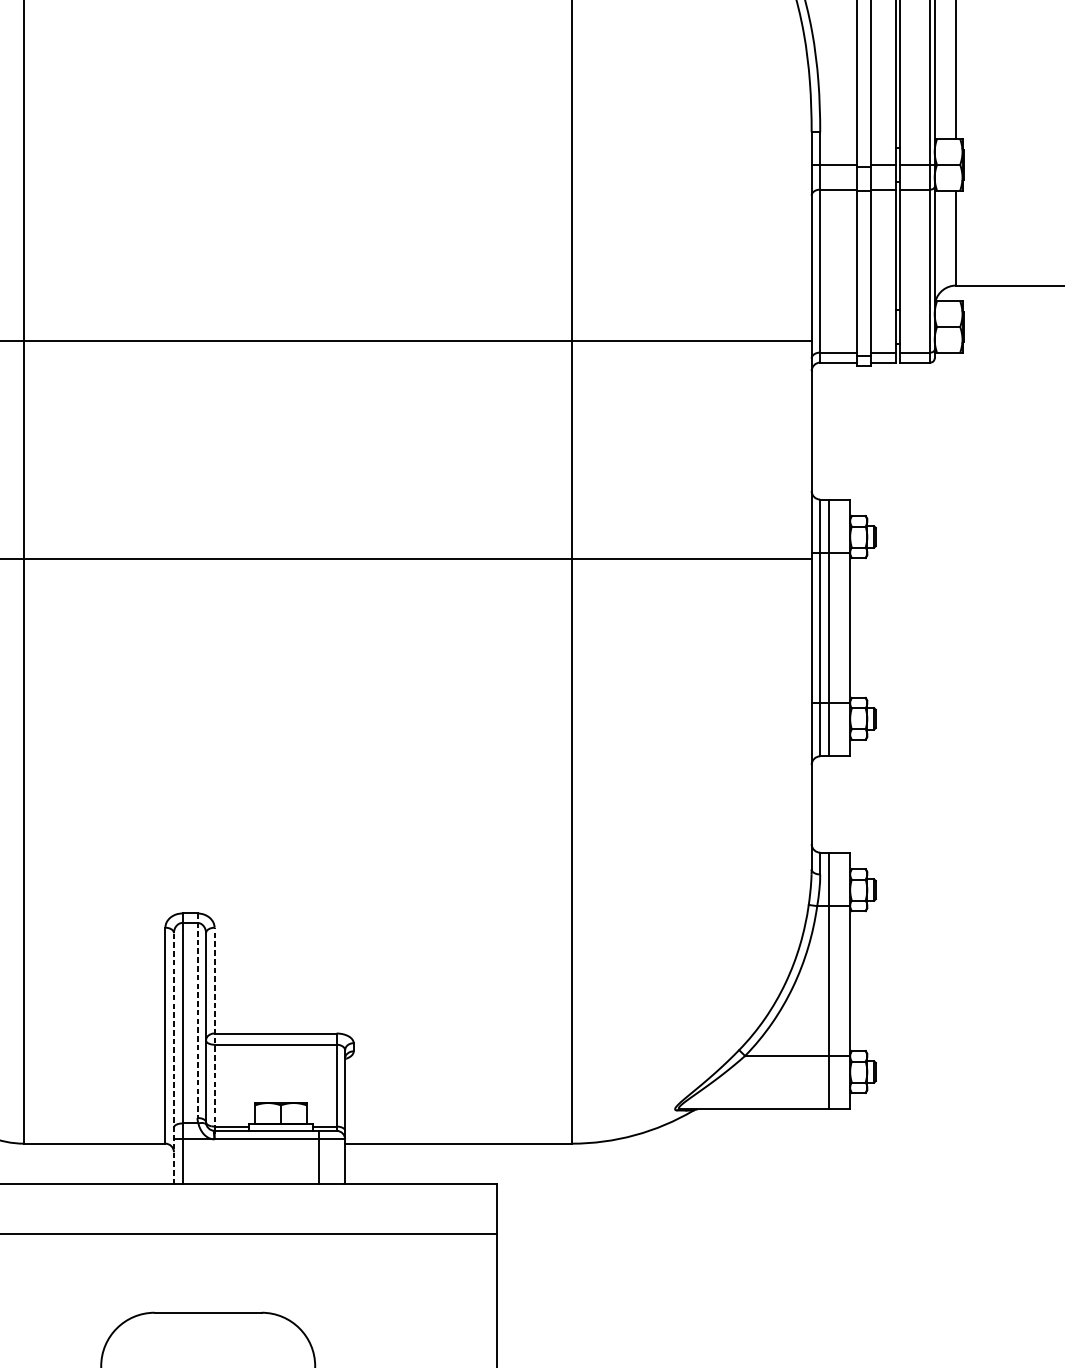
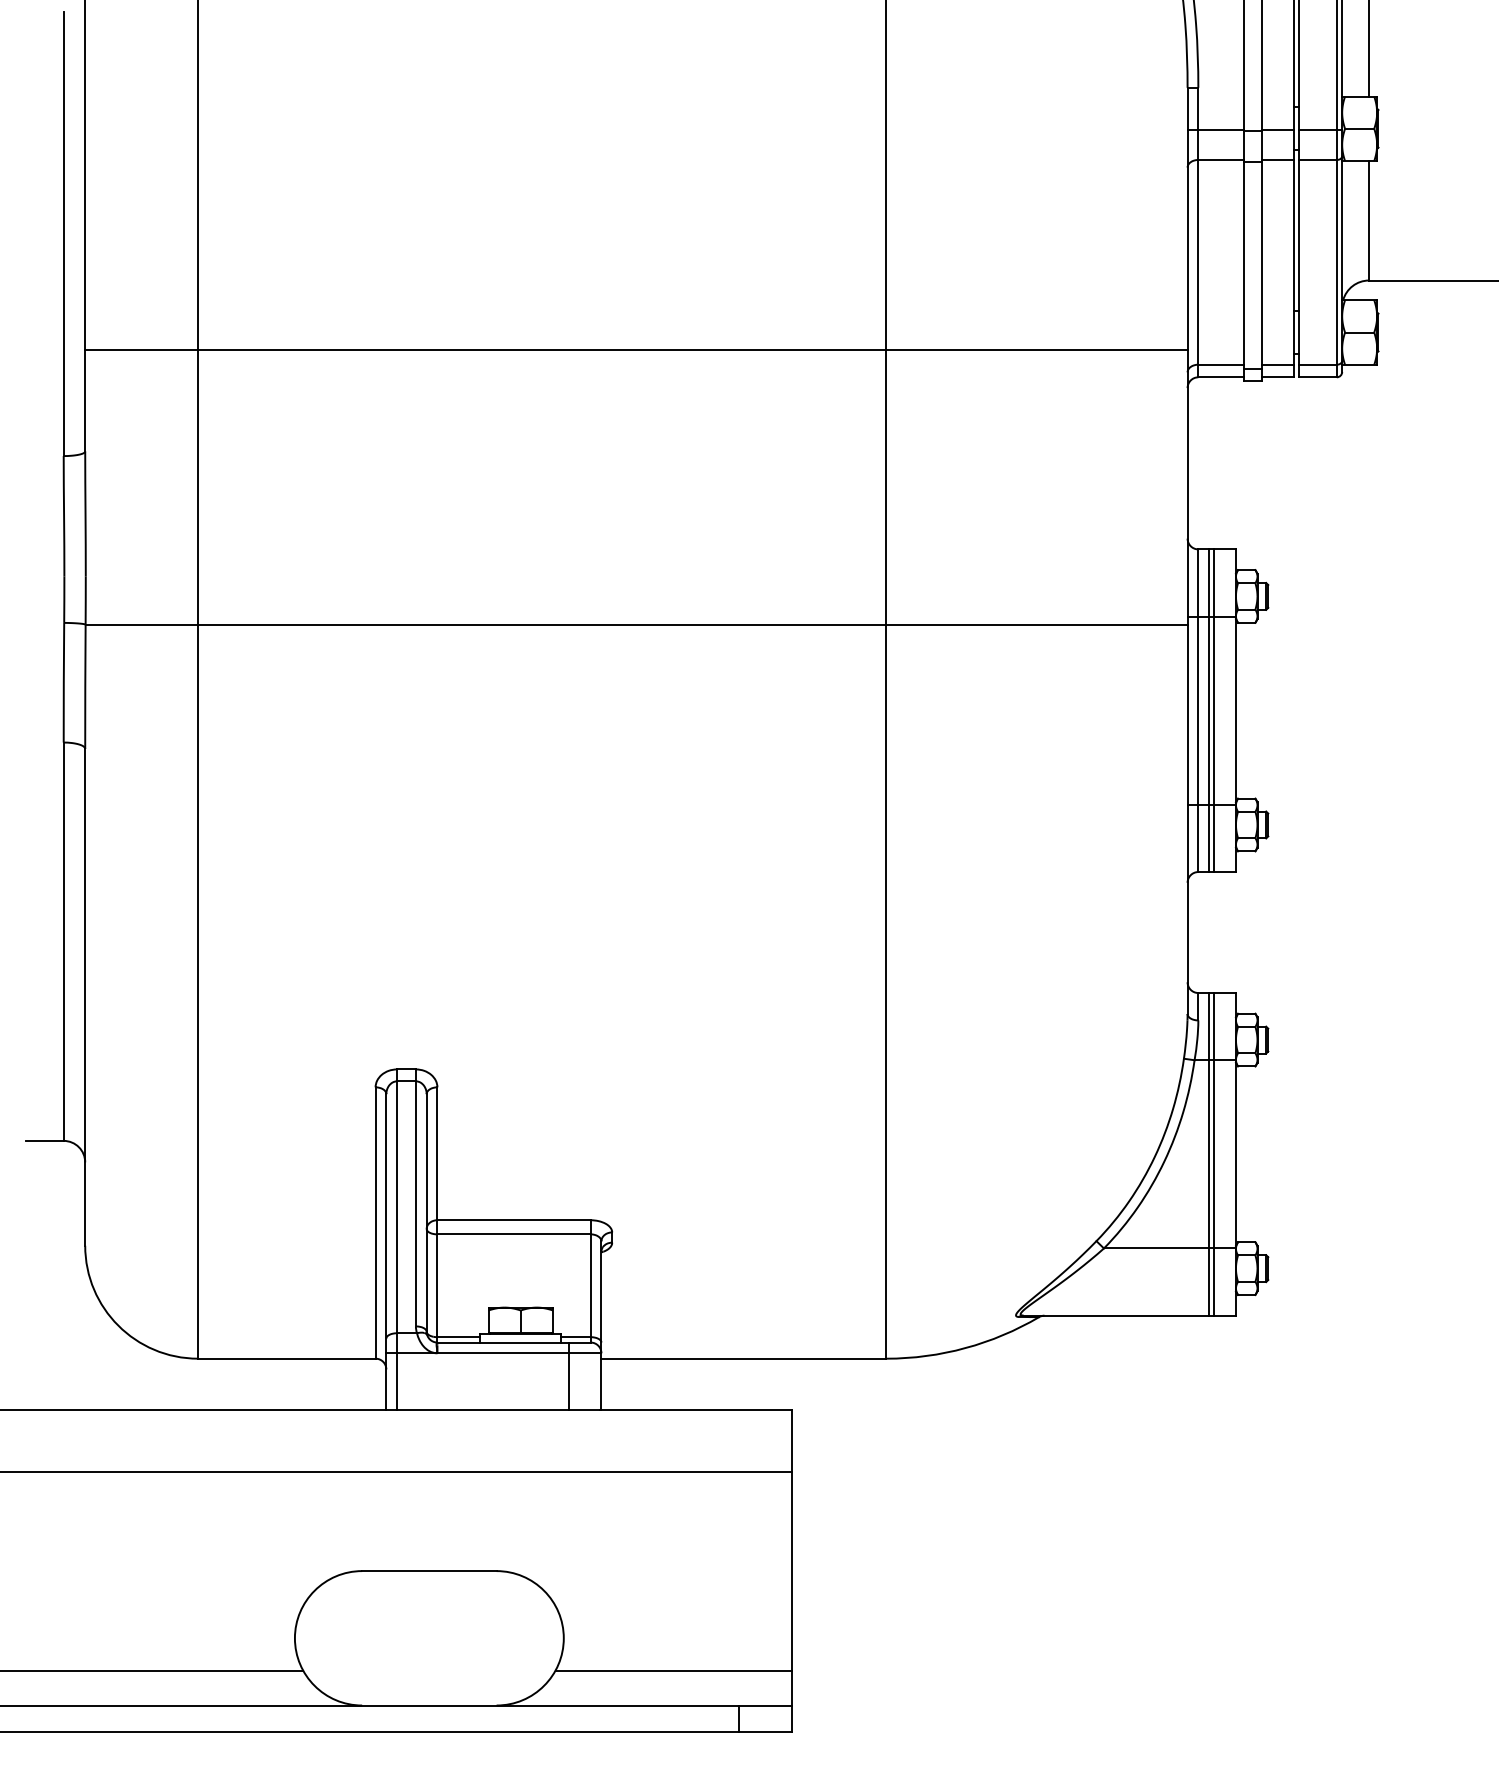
line: (833, 627) -> (1214, 710), added
line: (833, 981) -> (1214, 1154), added
line: (197, 1016) -> (415, 1198), dashed -> solid
line: (214, 1028) -> (437, 1214), dashed -> solid
line: (174, 1058) -> (386, 1251), dashed -> solid

